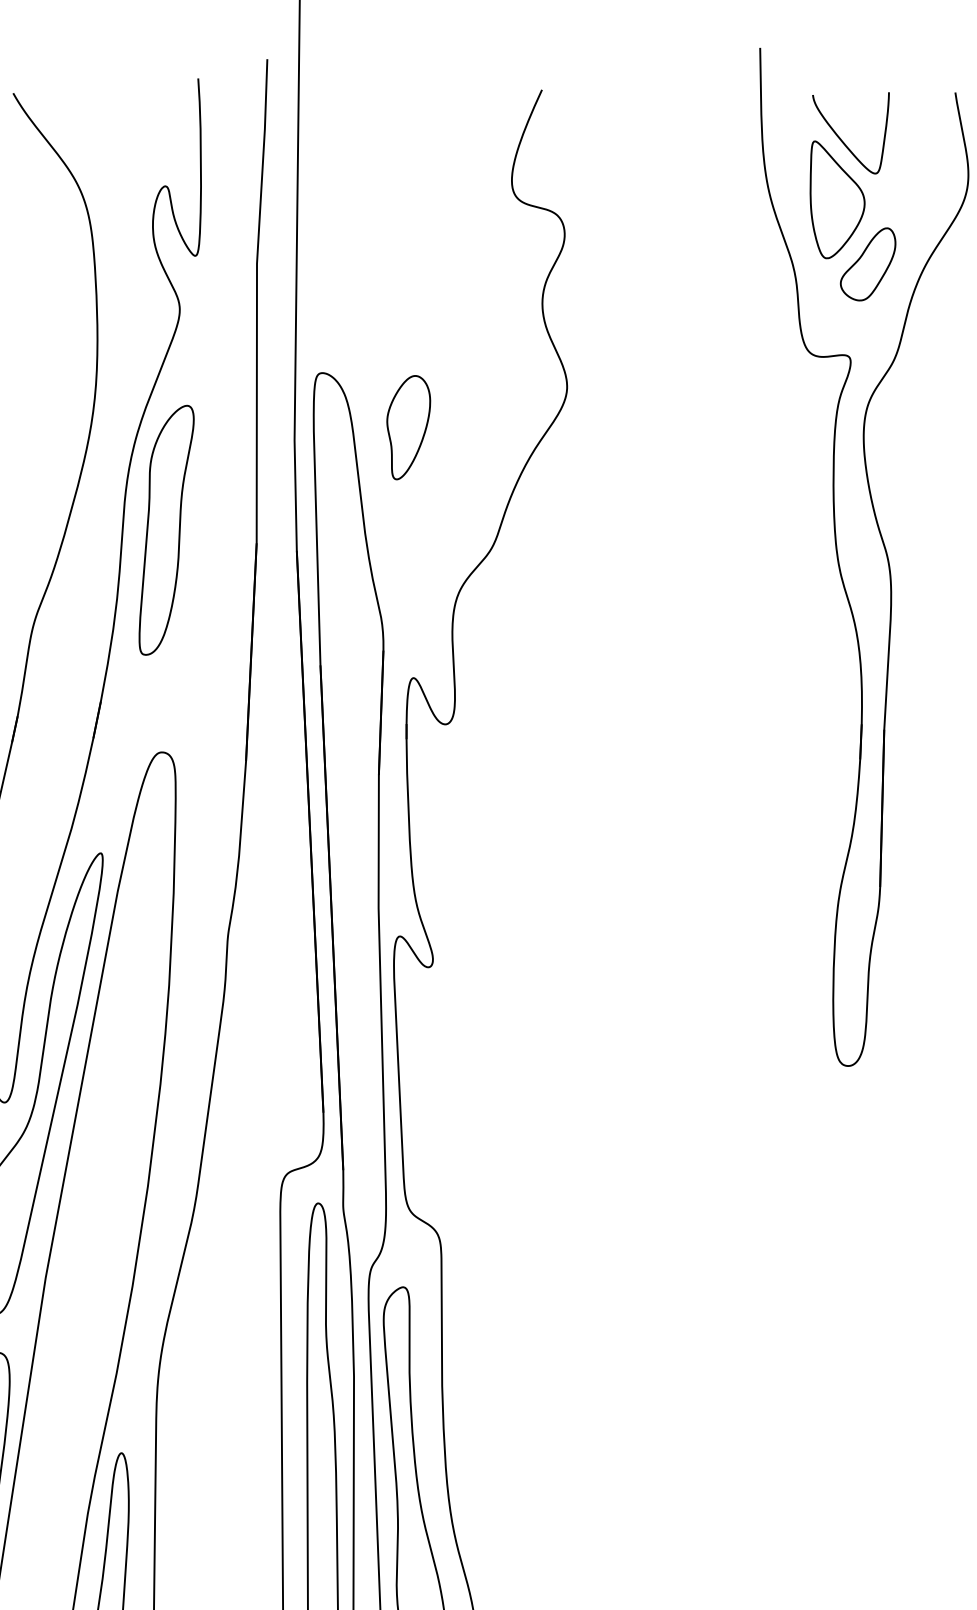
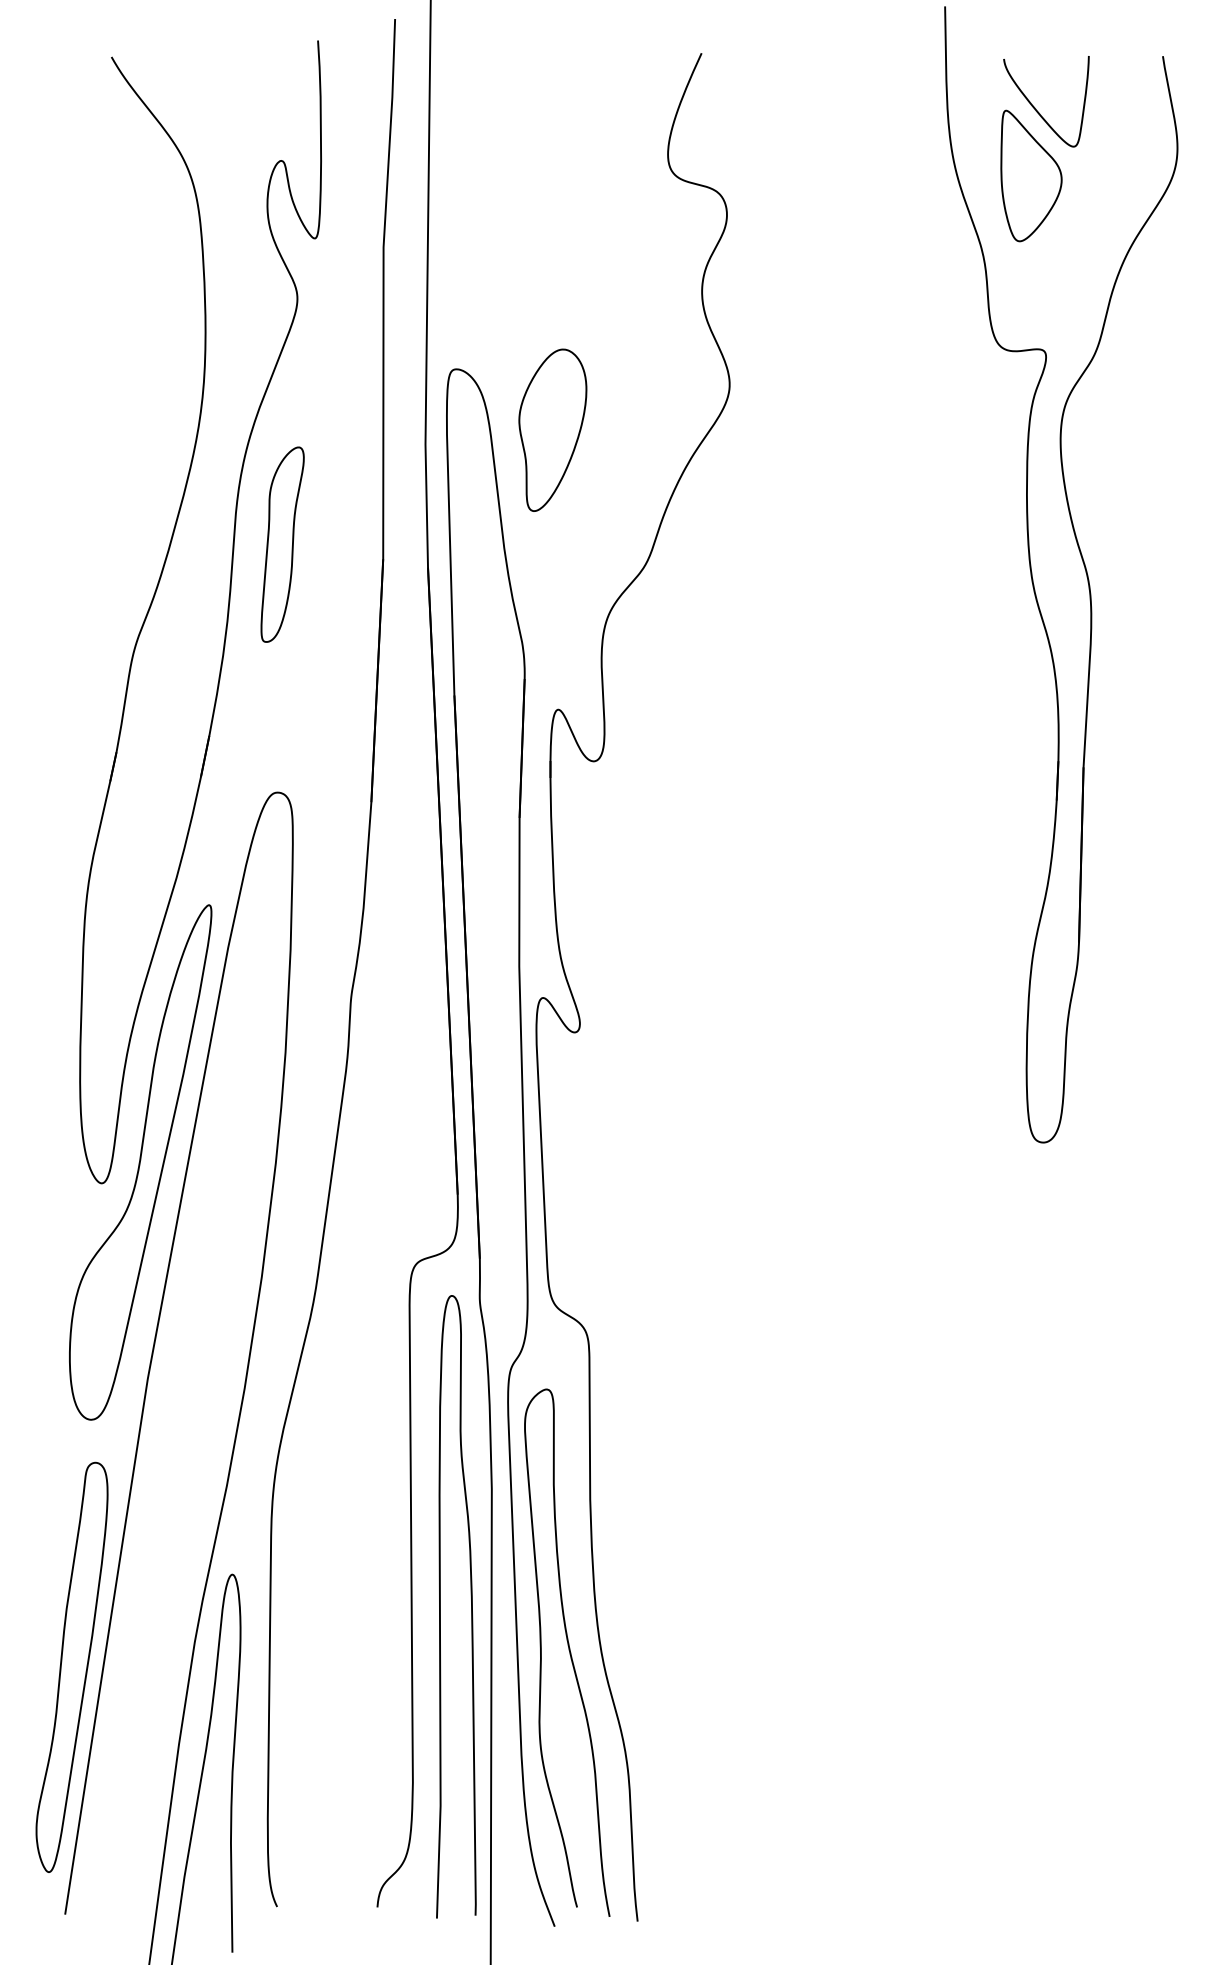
part: (868, 263) -> (1065, 247), removed
part: (408, 427) -> (552, 429), size x1.4
part: (166, 530) -> (282, 544), size x0.7

